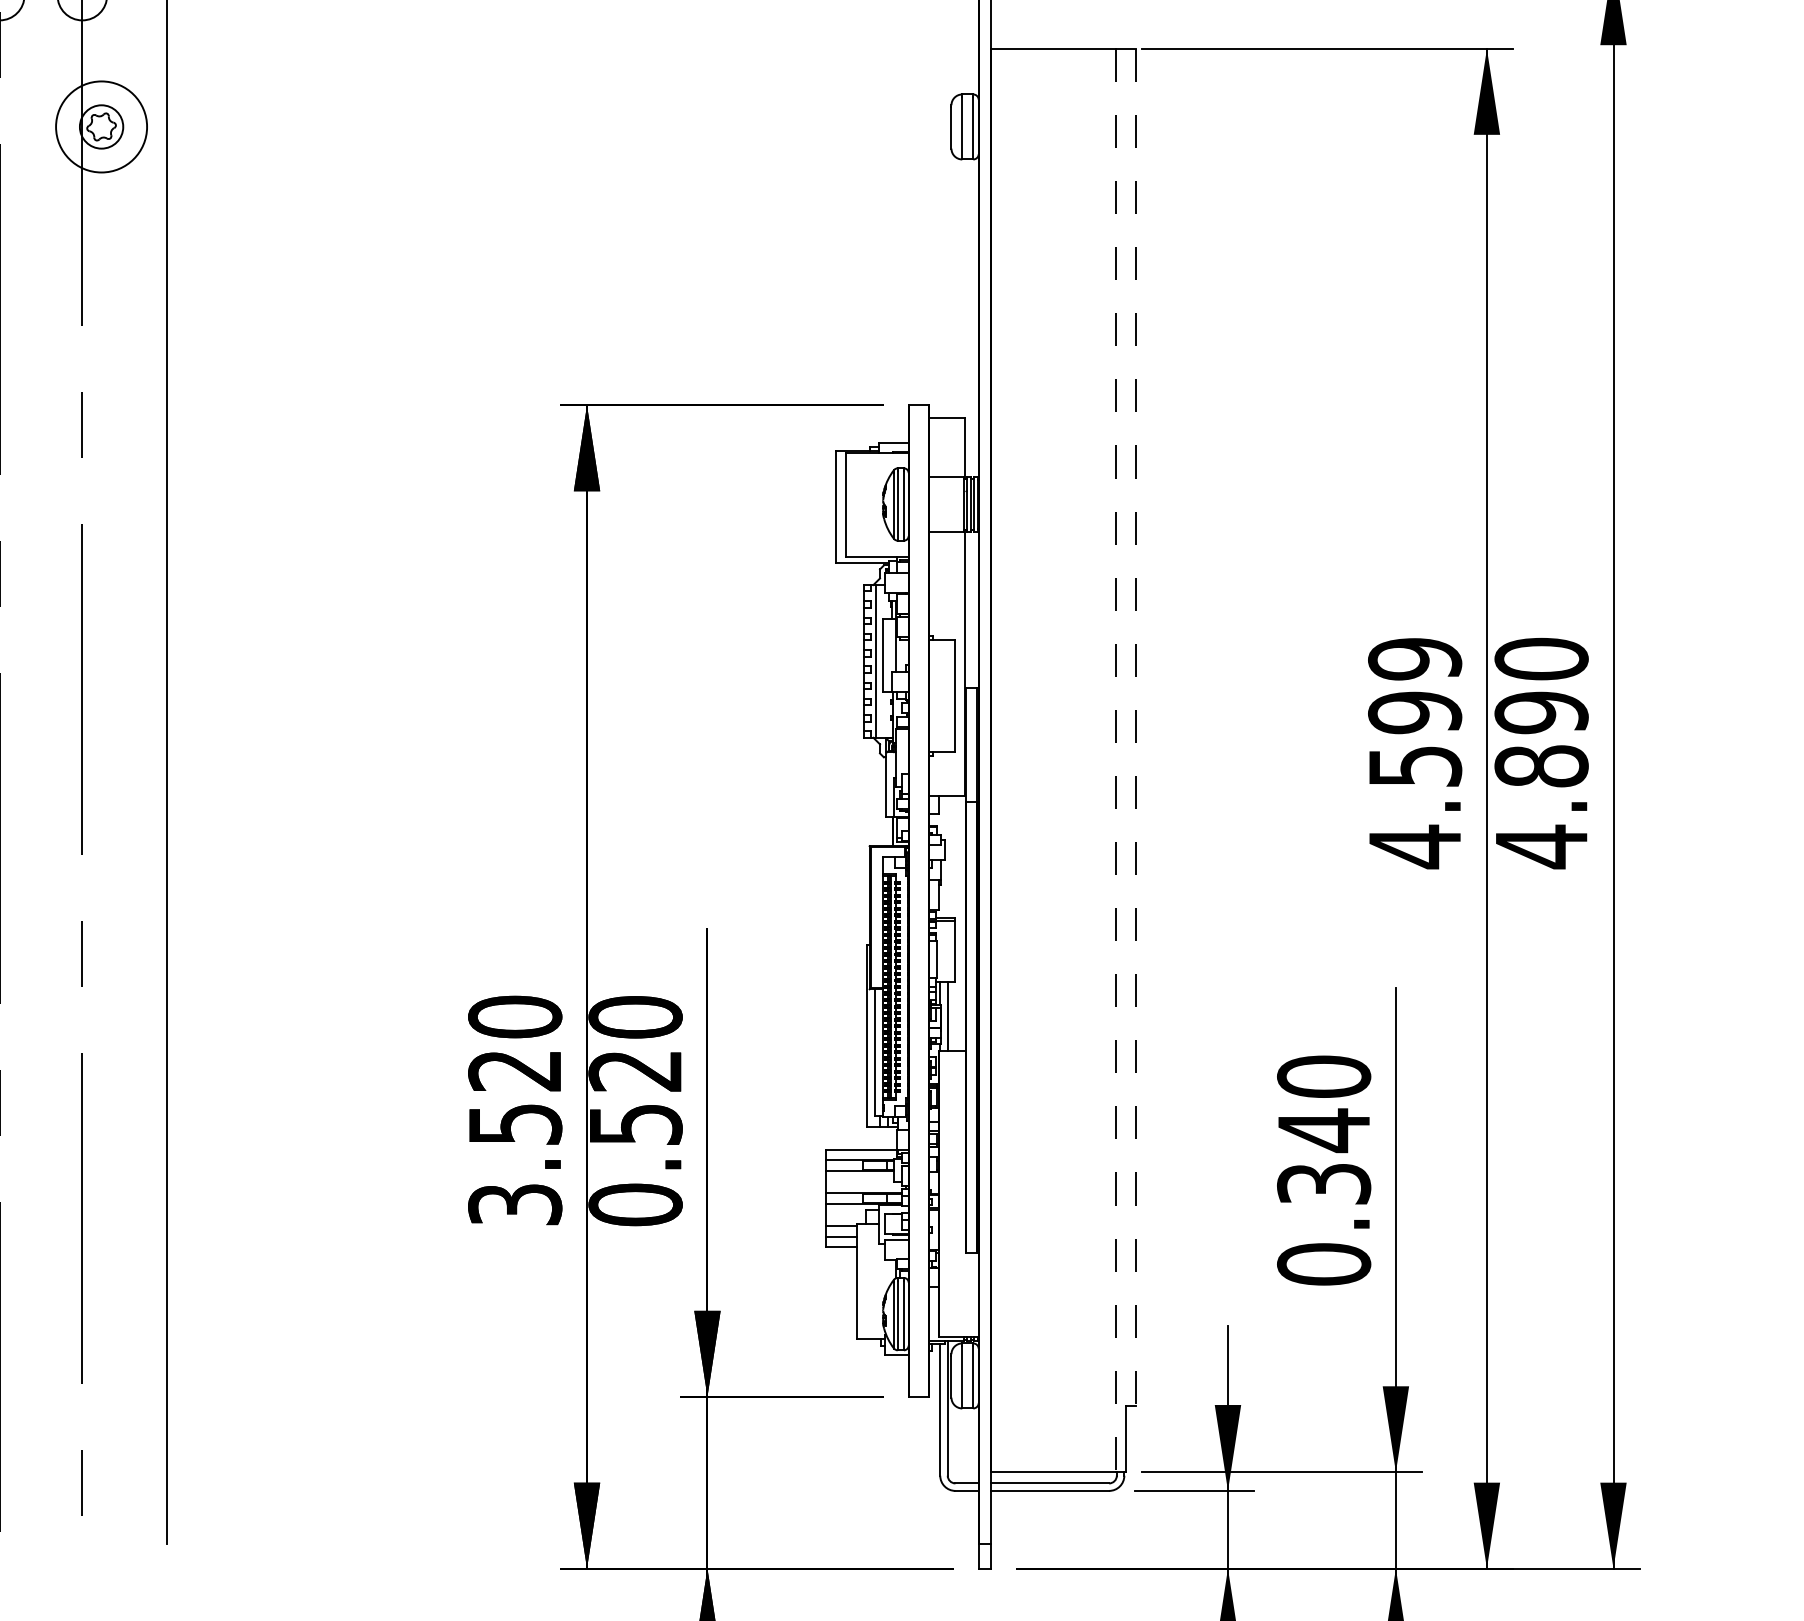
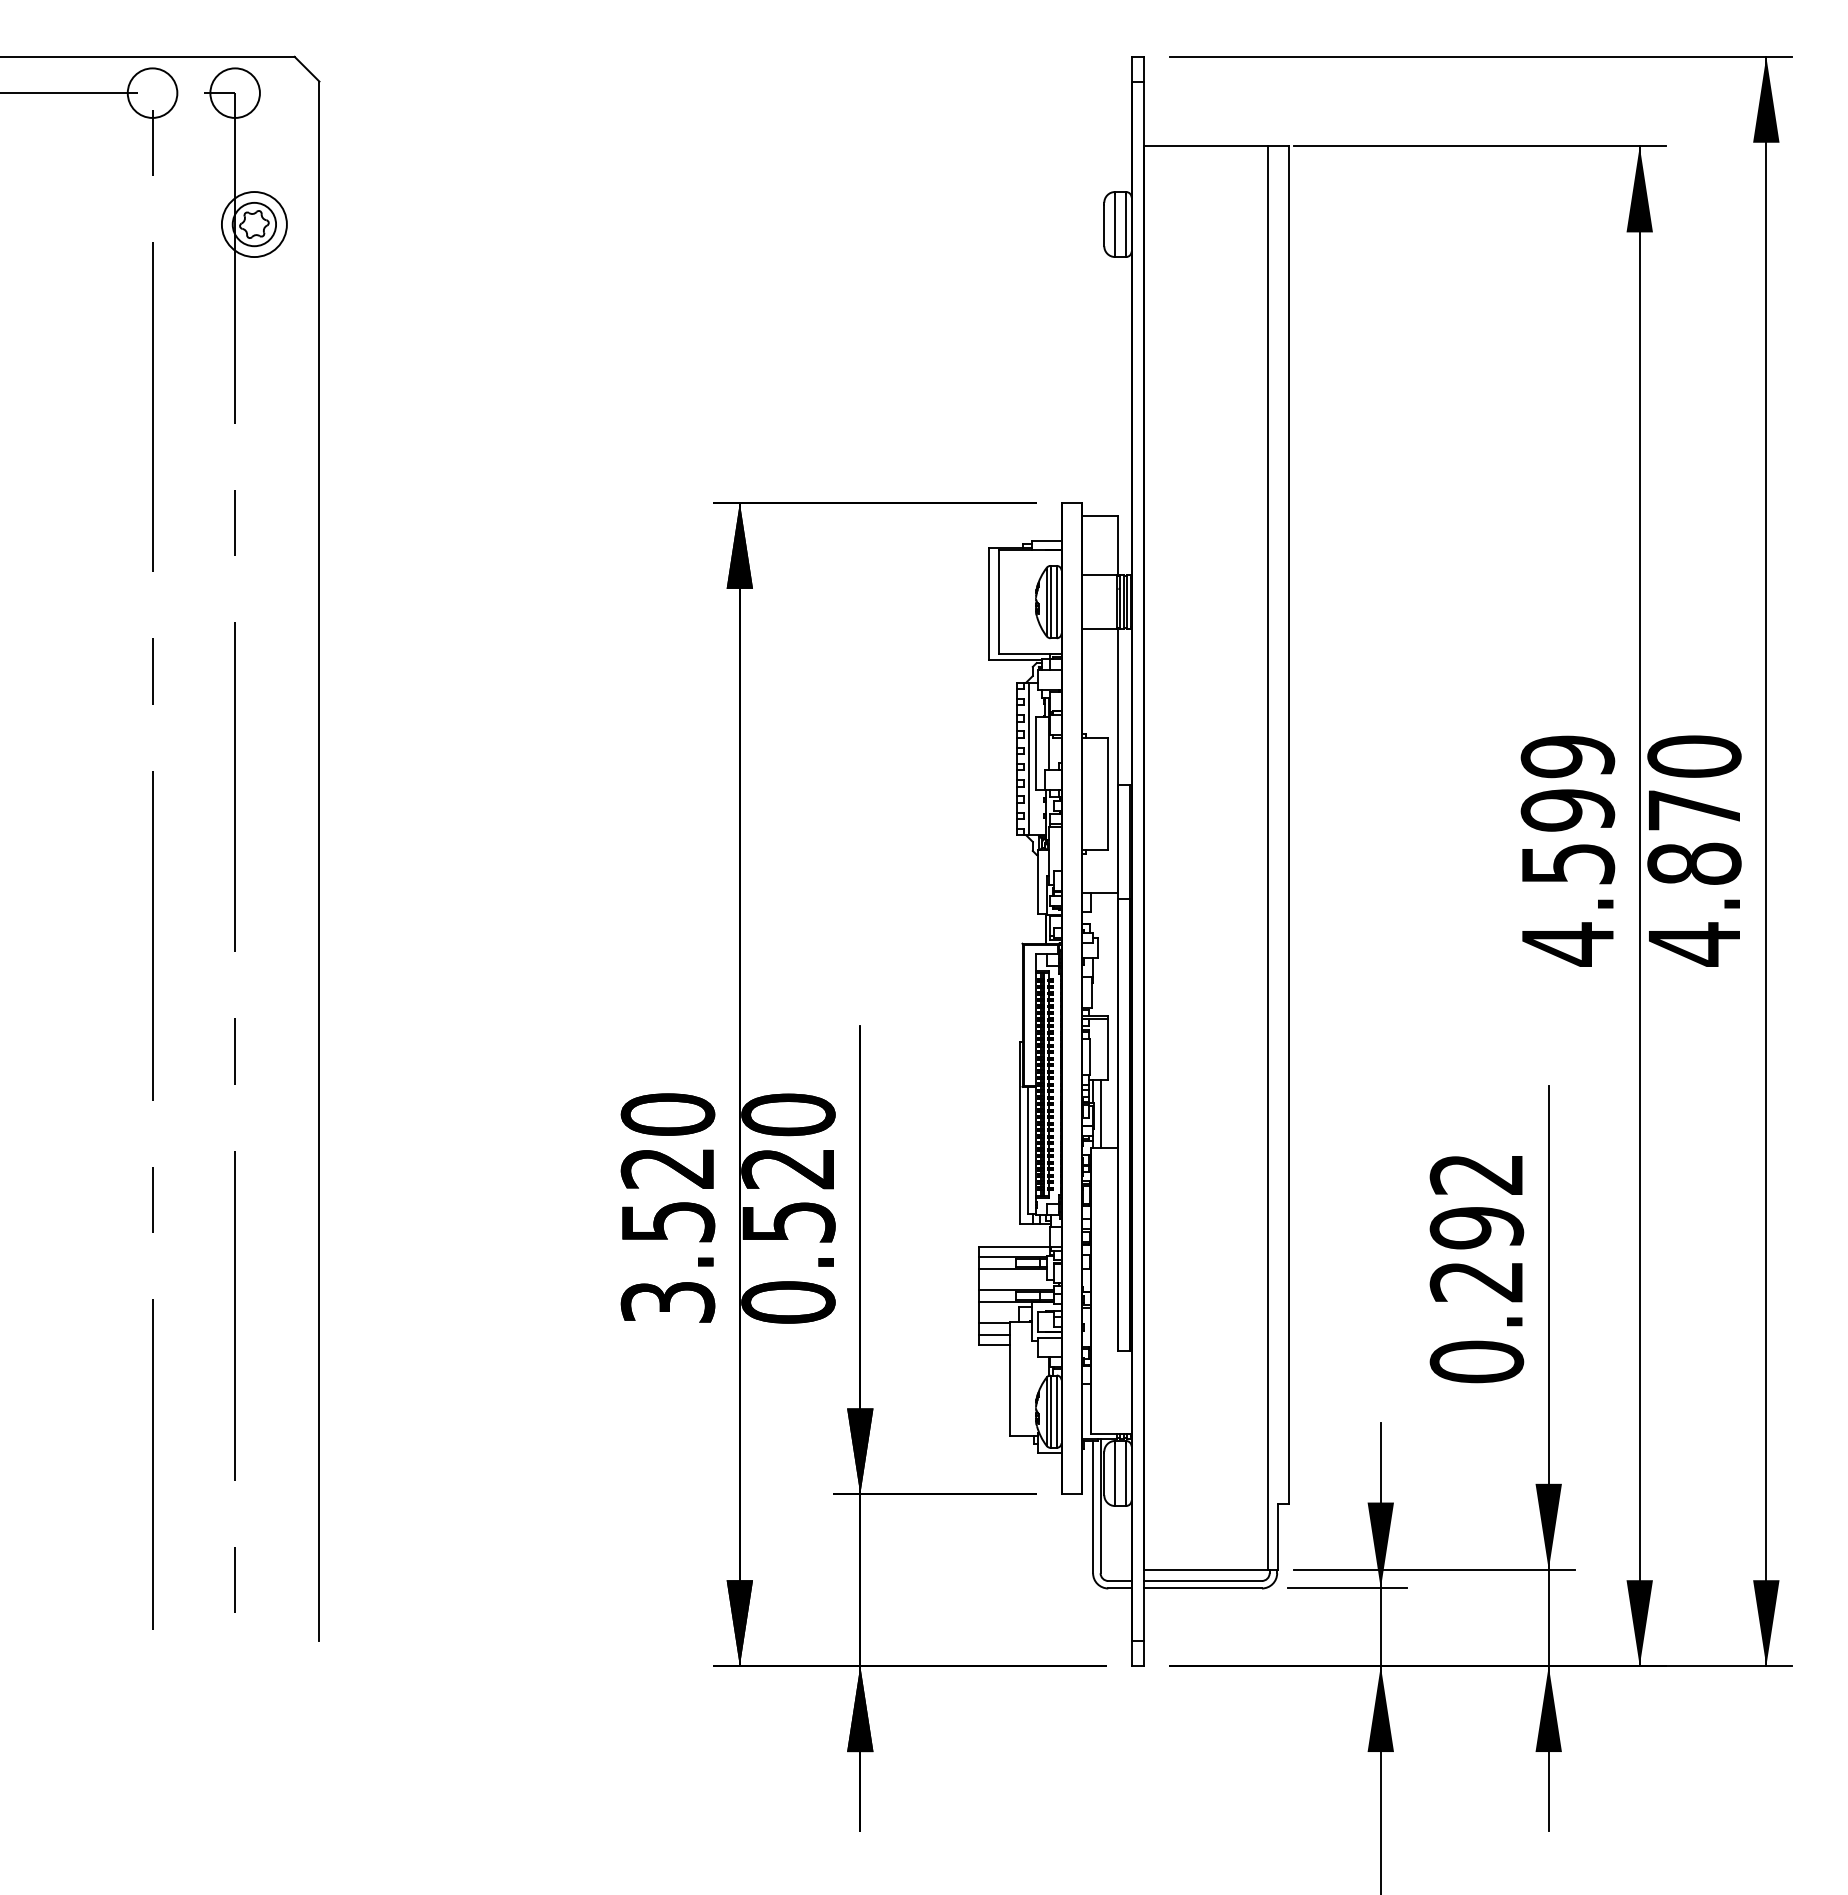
circle: (100, 126) -> (253, 224), size x0.71
text: (1541, 712) -> (1694, 810), 4.890 -> 4.870
line: (1135, 727) -> (1288, 825), dashed -> solid
line: (1115, 760) -> (1268, 858), dashed -> solid
text: (1323, 1129) -> (1476, 1227), 0.340 -> 0.292

